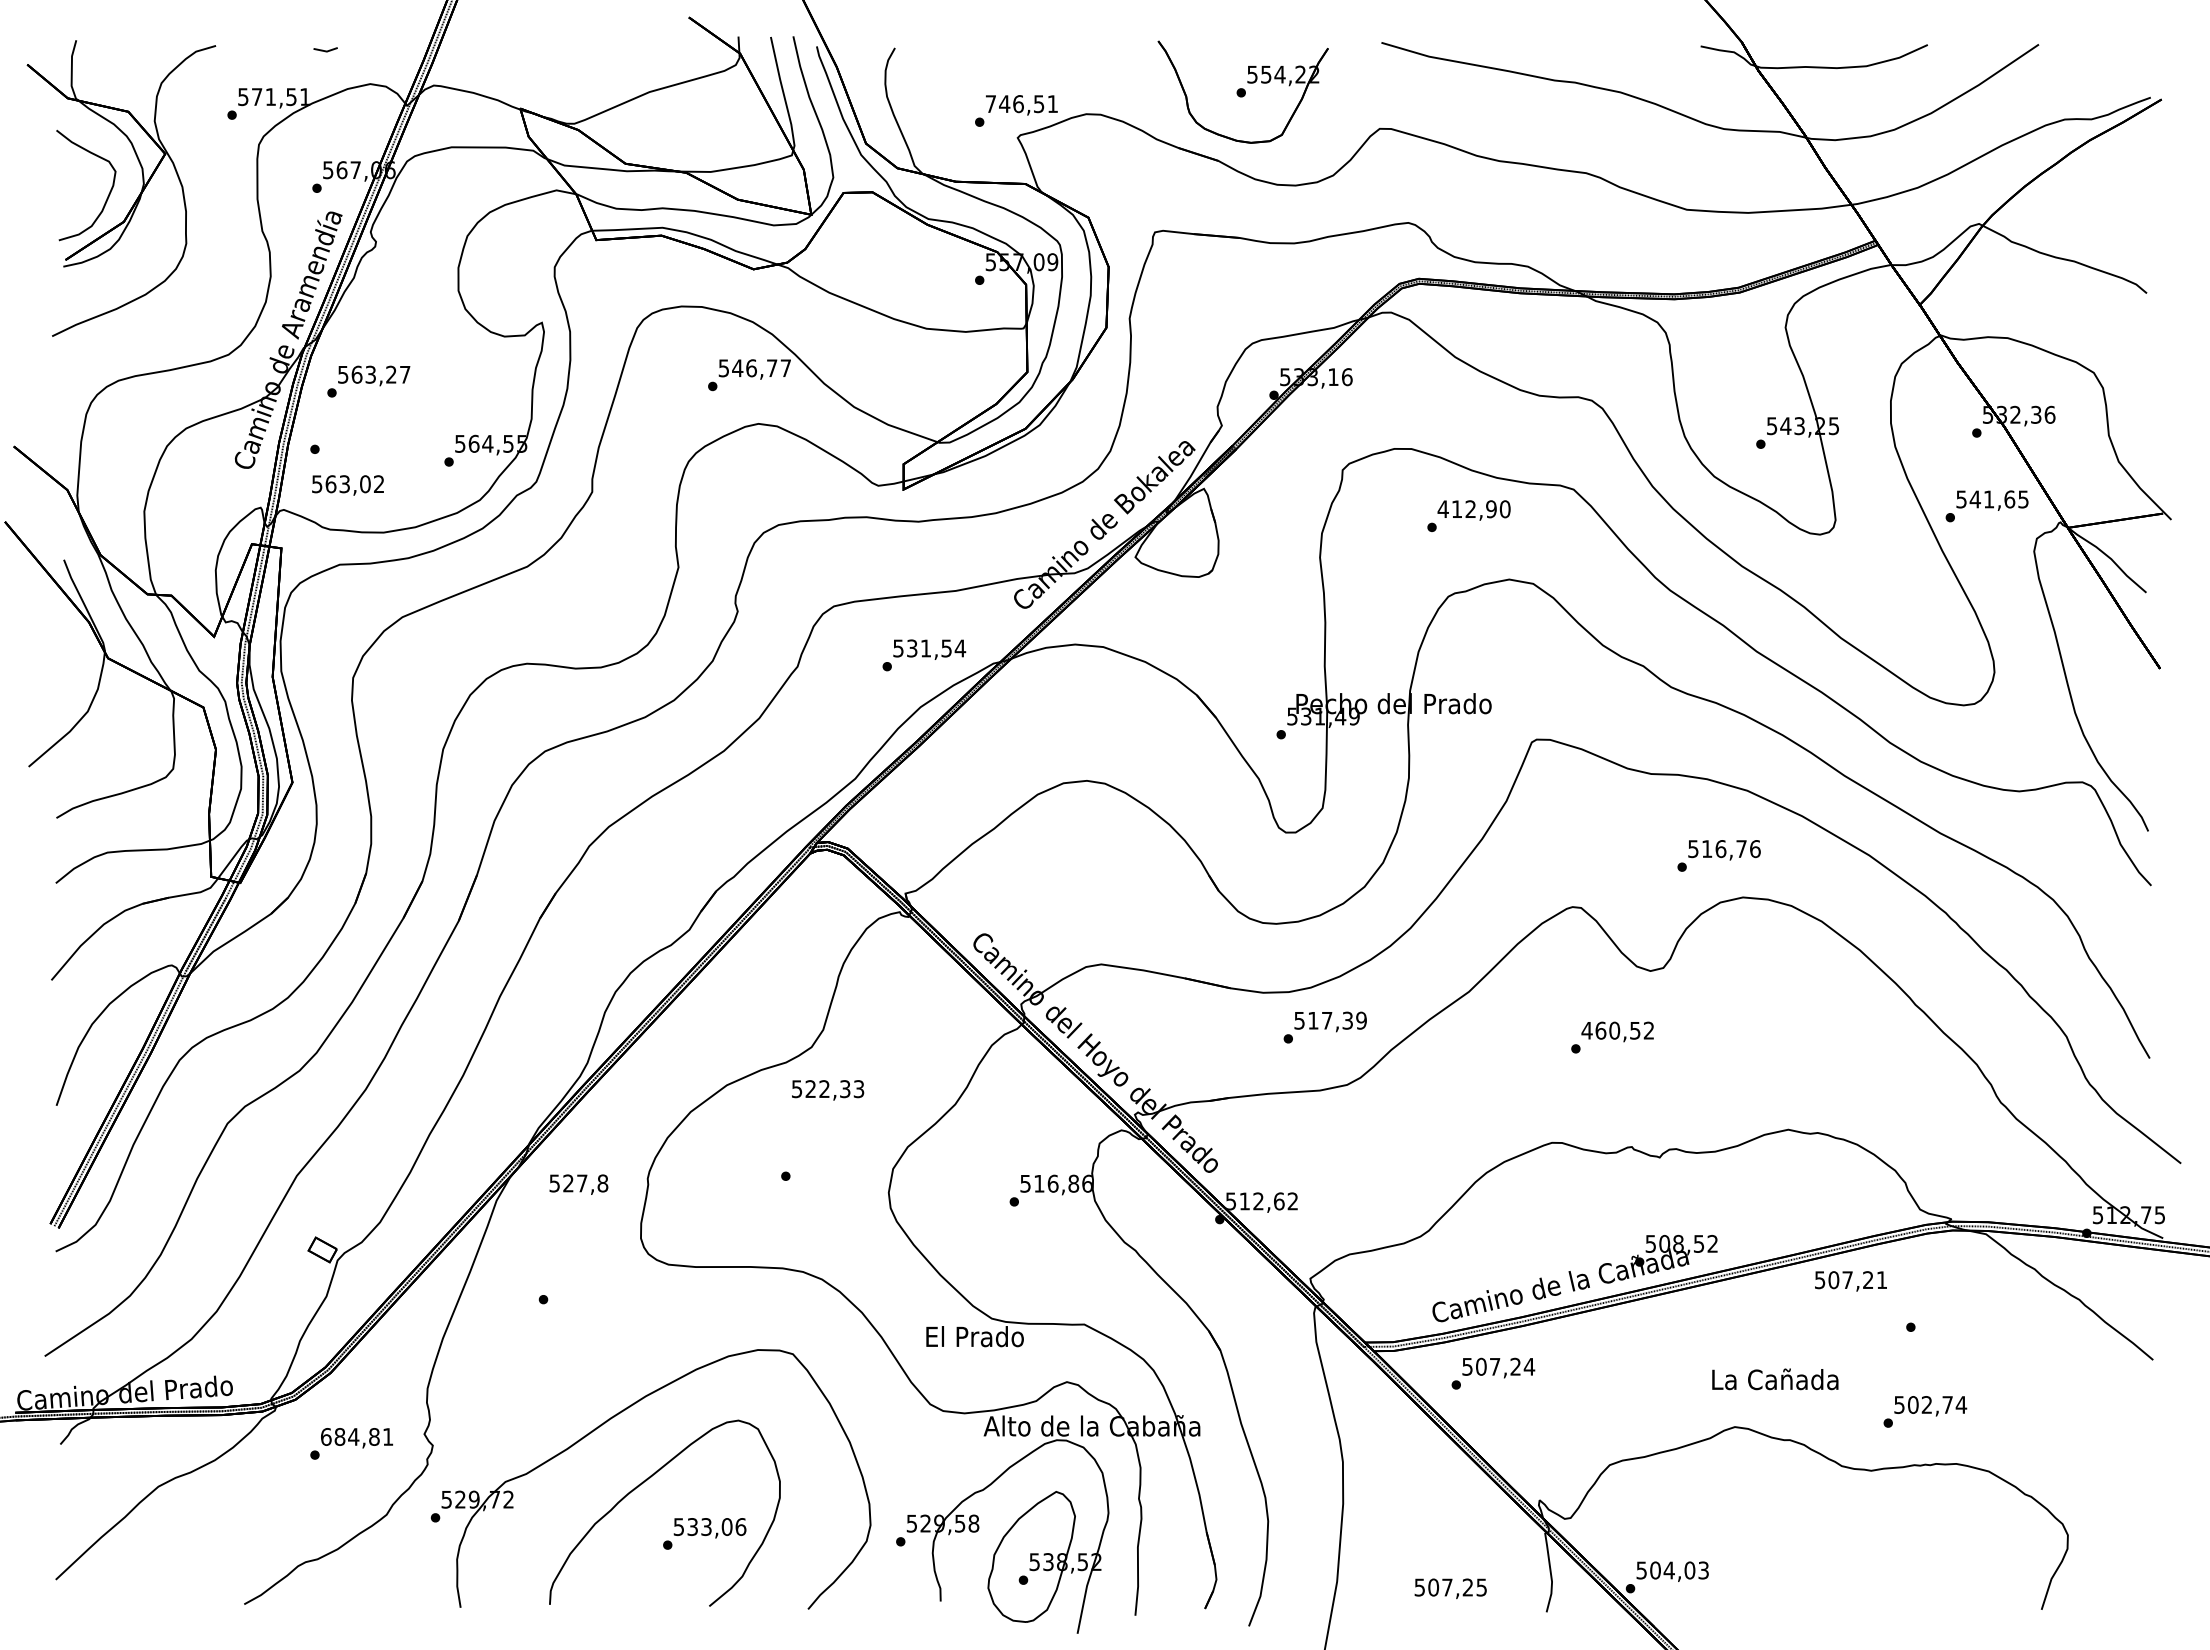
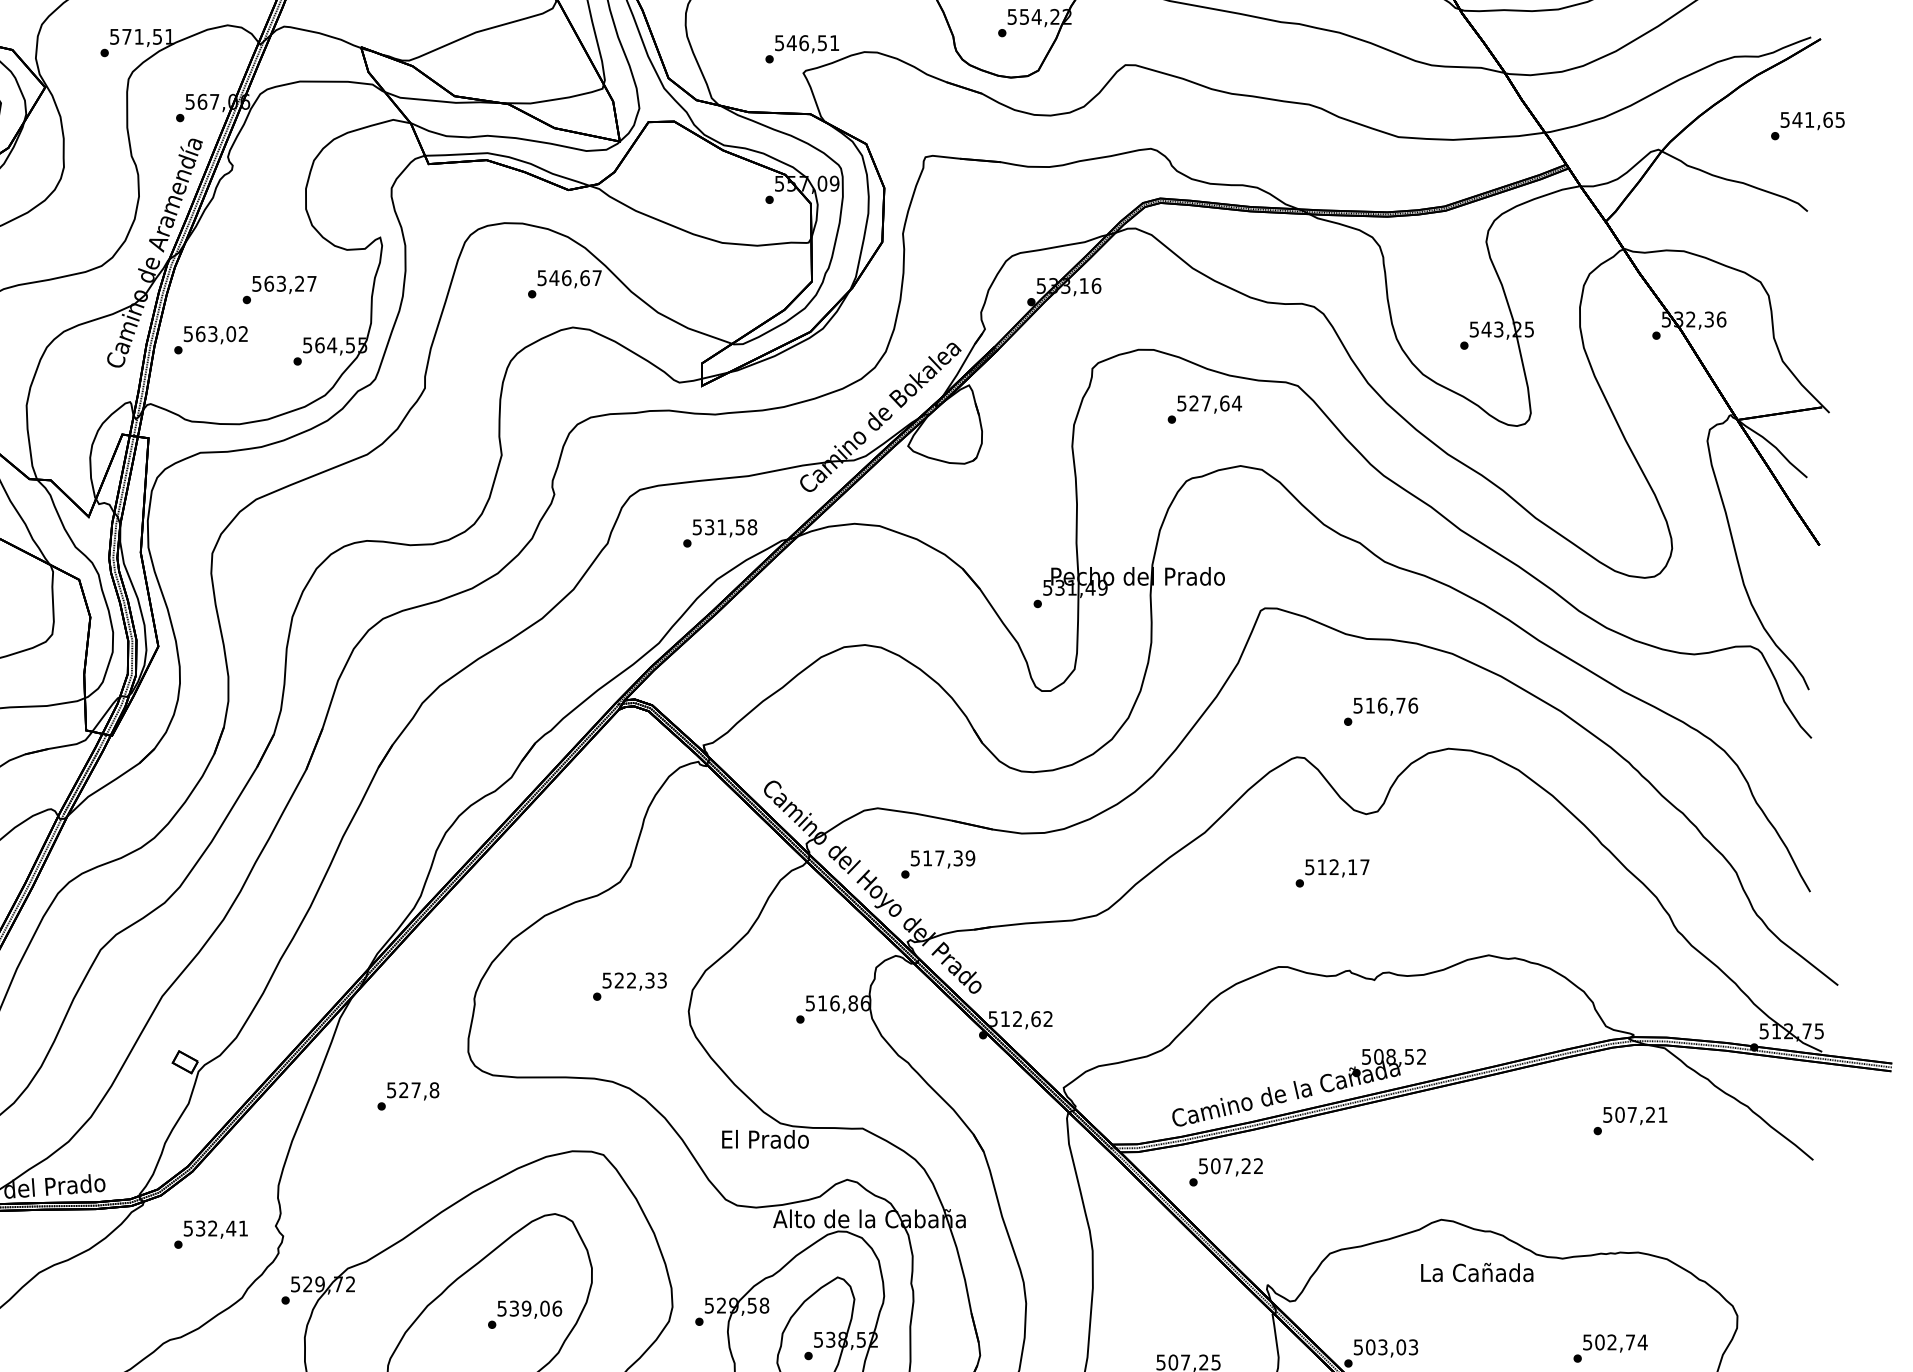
text: (990, 104) -> (779, 43), 746,51 -> 546,51
text: (771, 368) -> (584, 278), 546,77 -> 546,67
text: (368, 381) -> (279, 289), moved
text: (347, 485) -> (215, 335), moved
text: (1986, 506) -> (1807, 126), moved
text: (1473, 509) -> (1208, 403), 412,90 -> 527,64
text: (960, 648) -> (752, 527), 531,54 -> 531,58
text: (1718, 855) -> (1380, 711), moved
text: (1324, 1027) -> (937, 864), moved
text: (1617, 1030) -> (1336, 867), 460,52 -> 512,17
text: (828, 1090) -> (635, 981), moved
text: (578, 1184) -> (412, 1091), moved
text: (1850, 1281) -> (1634, 1116), moved
text: (1529, 1366) -> (1258, 1165), 507,24 -> 507,22
text: (1775, 1379) -> (1477, 1272), moved
text: (1925, 1411) -> (1610, 1348), moved
text: (350, 1436) -> (209, 1228), 684,81 -> 532,41
text: (706, 1526) -> (526, 1308), 533,06 -> 539,06
text: (1668, 1570) -> (1382, 1347), 504,03 -> 503,03

